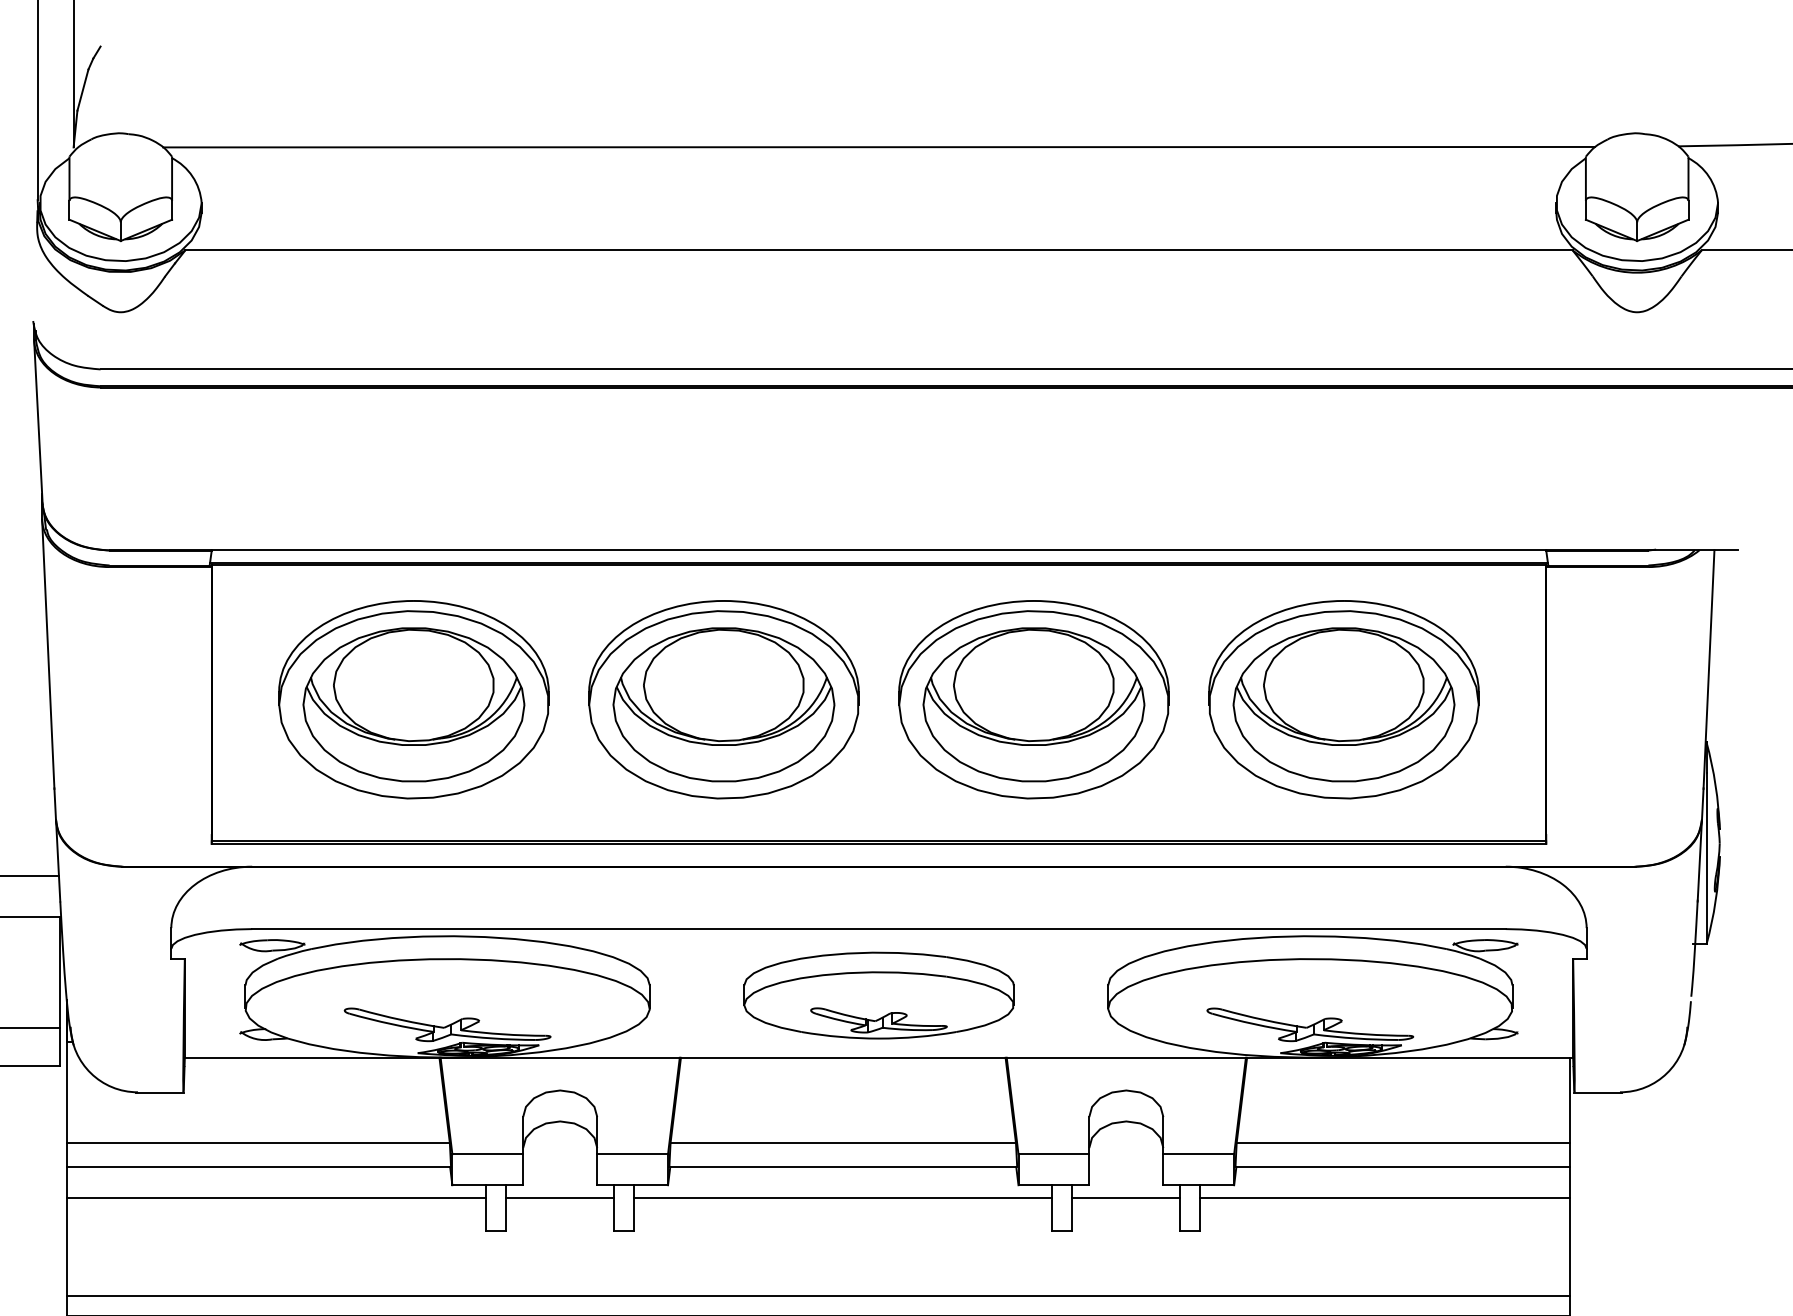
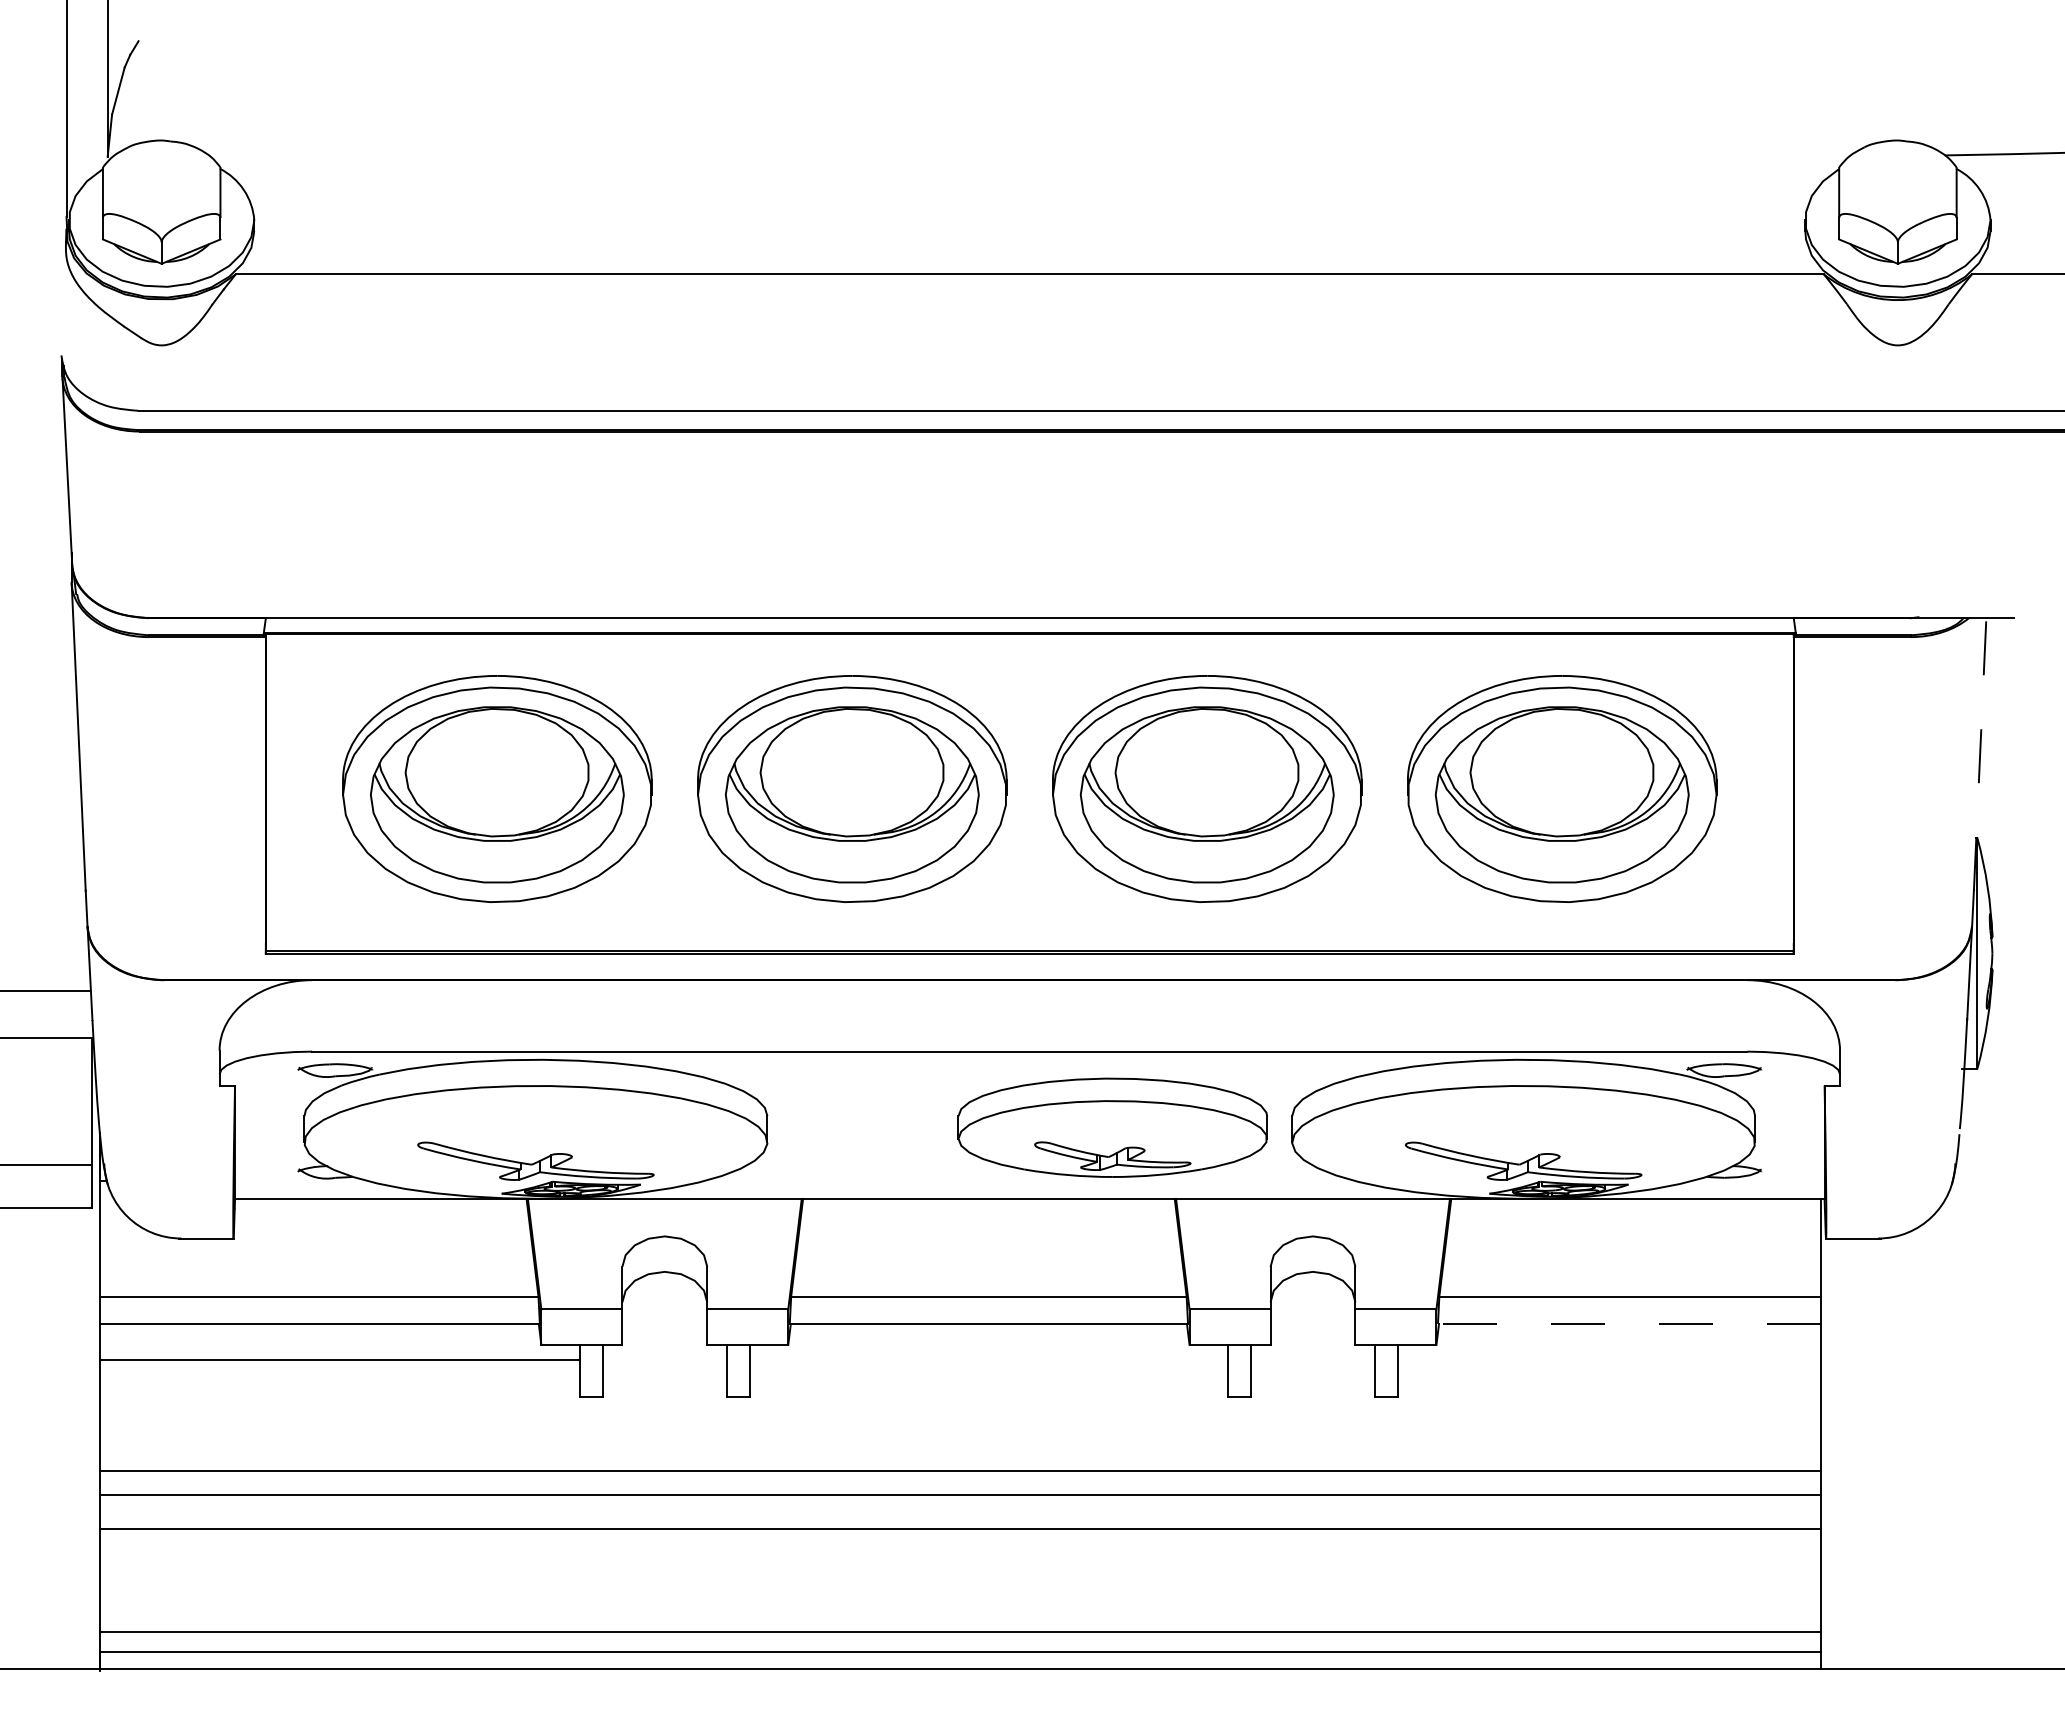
line: (878, 147) -> (1029, 156), removed
line: (1709, 669) -> (1980, 754), solid -> dashed
part: (878, 995) -> (1112, 1127), moved
line: (1401, 1166) -> (1628, 1323), solid -> dashed
line: (559, 1197) -> (664, 1359), removed
line: (842, 1197) -> (988, 1359), removed
line: (1125, 1197) -> (1312, 1359), removed
line: (1384, 1197) -> (1608, 1359), removed

